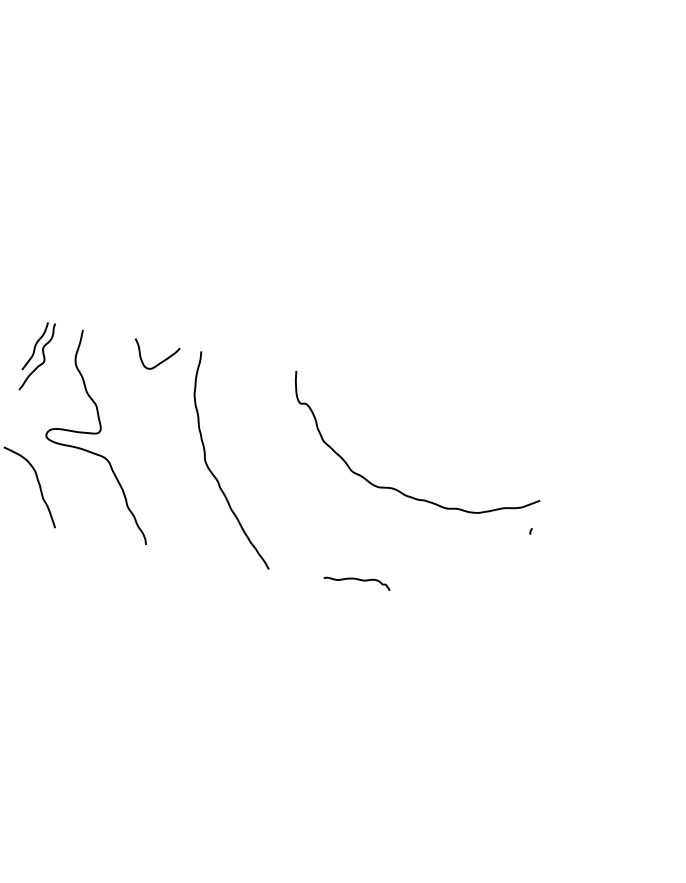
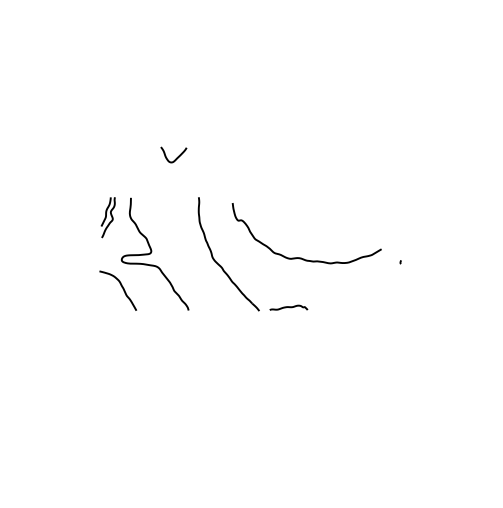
curve: (159, 361) -> (176, 157), moved
curve: (398, 488) -> (301, 257), moved
curve: (357, 579) -> (288, 307), moved

